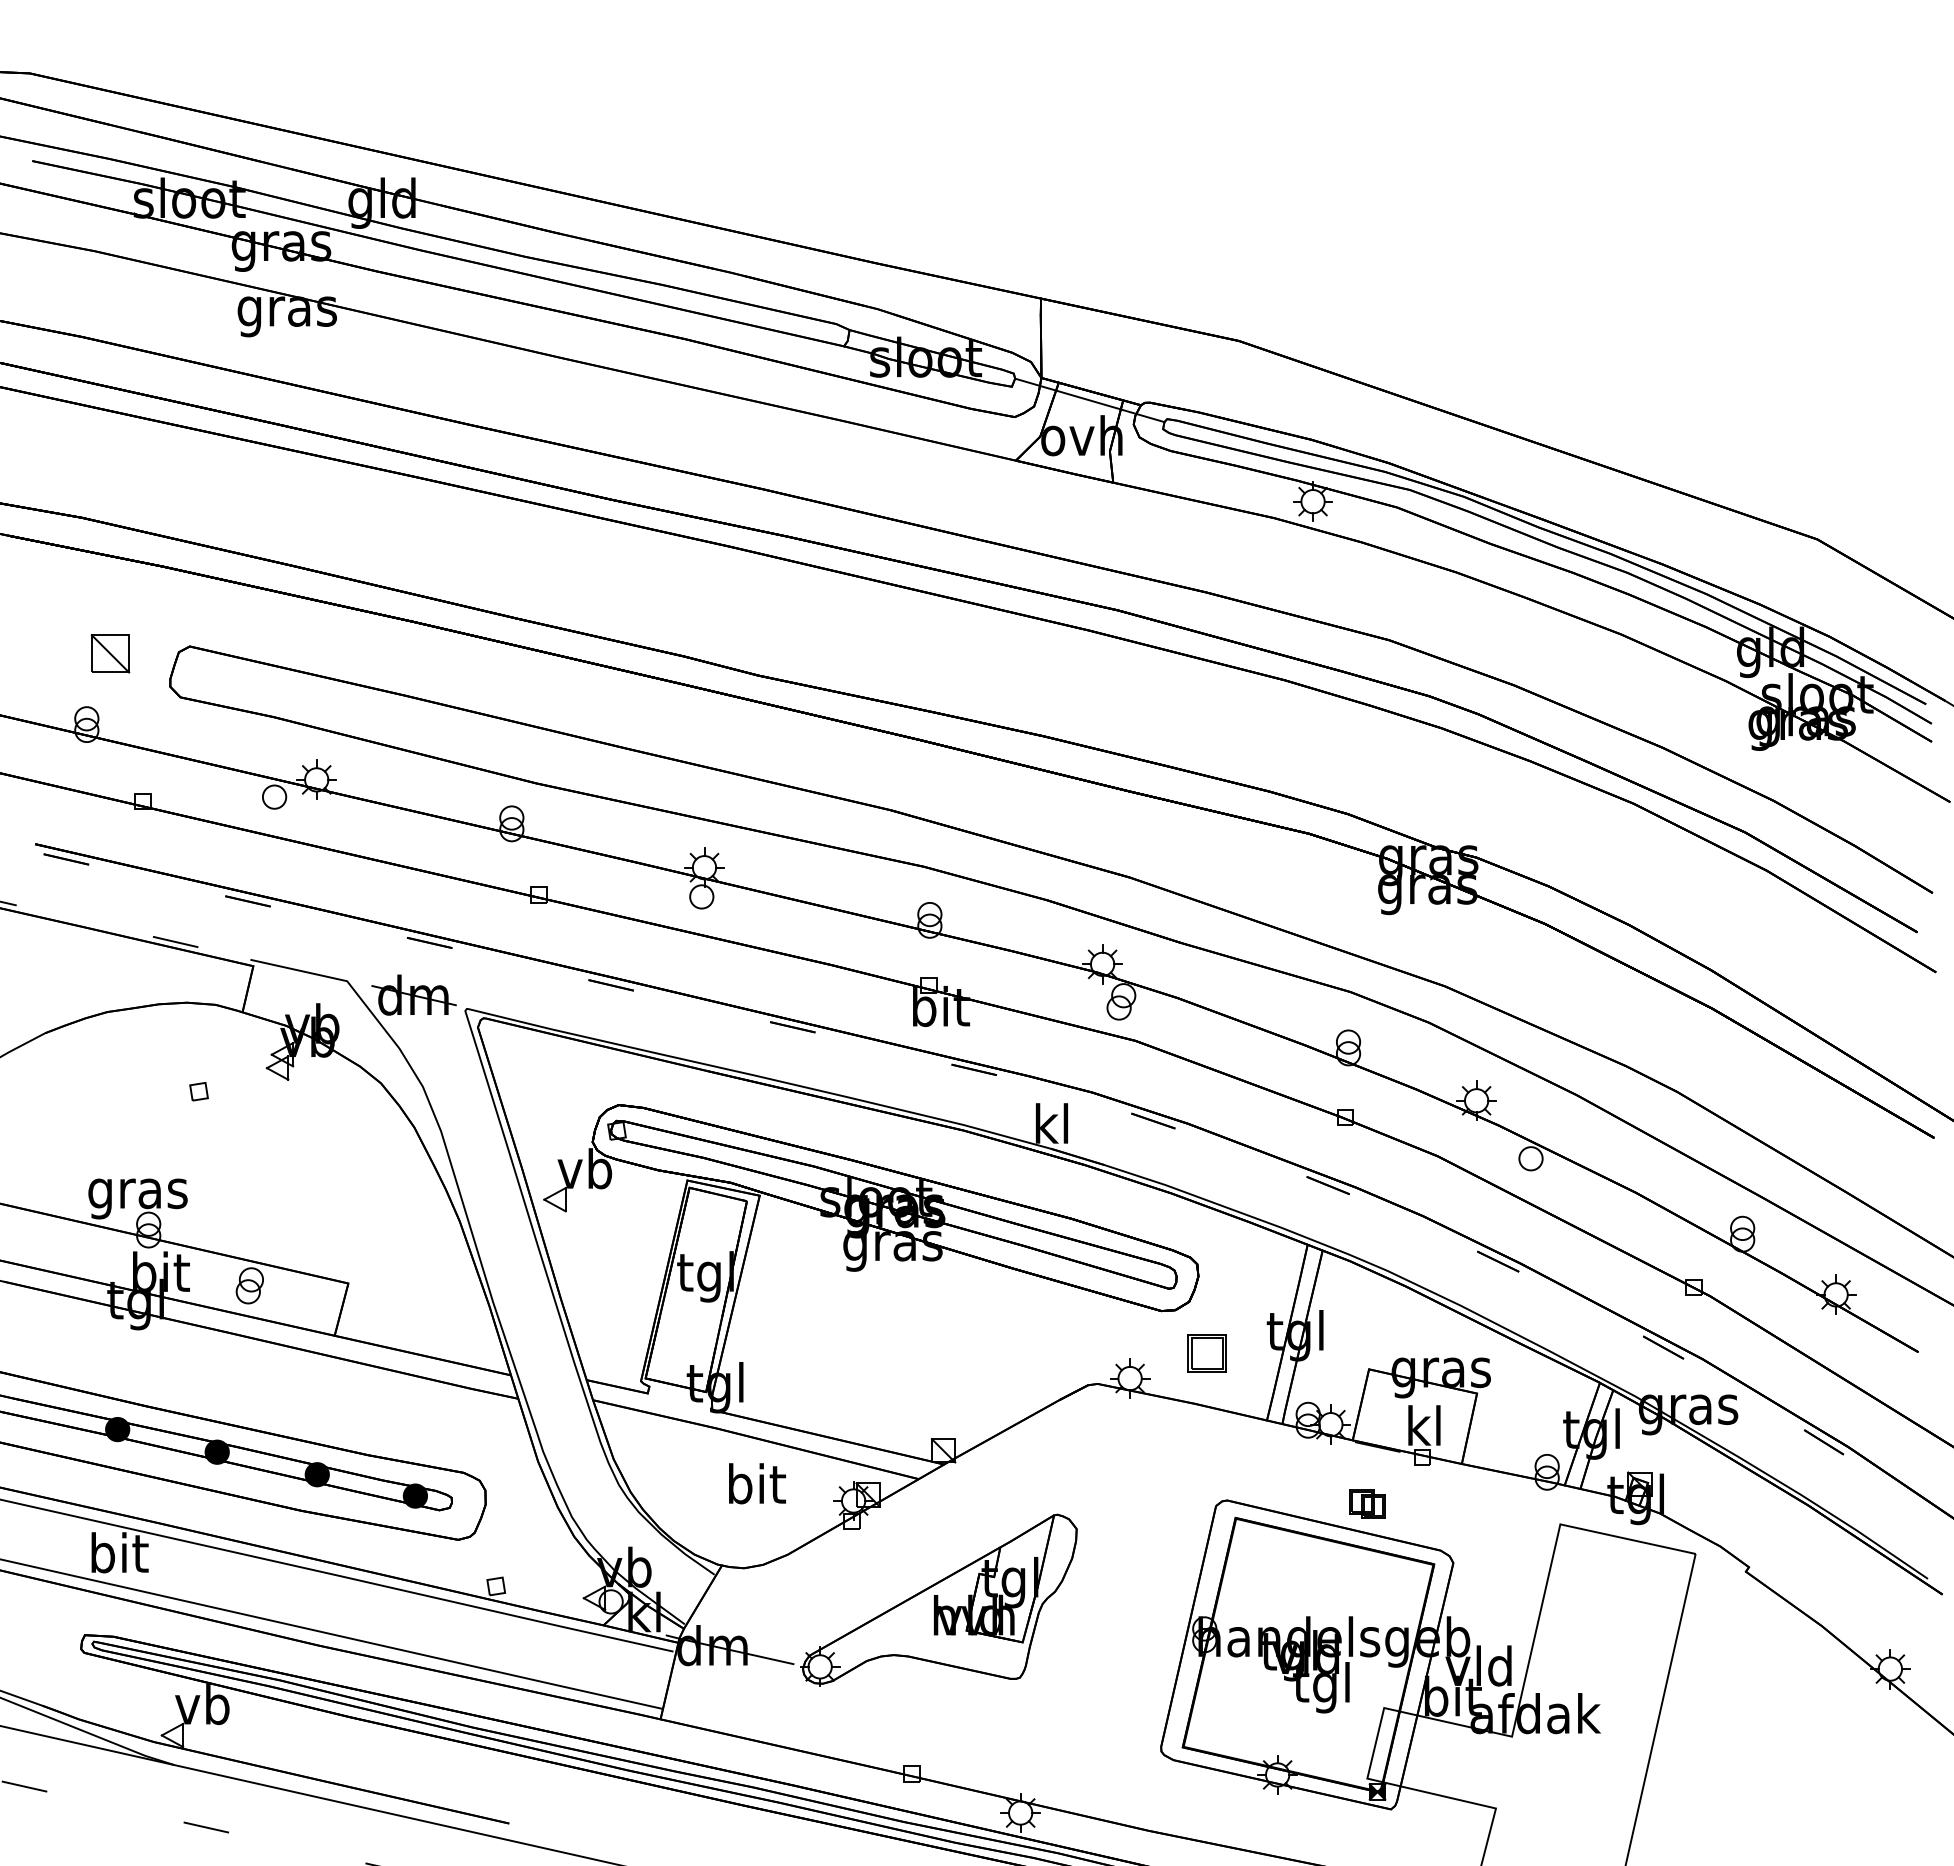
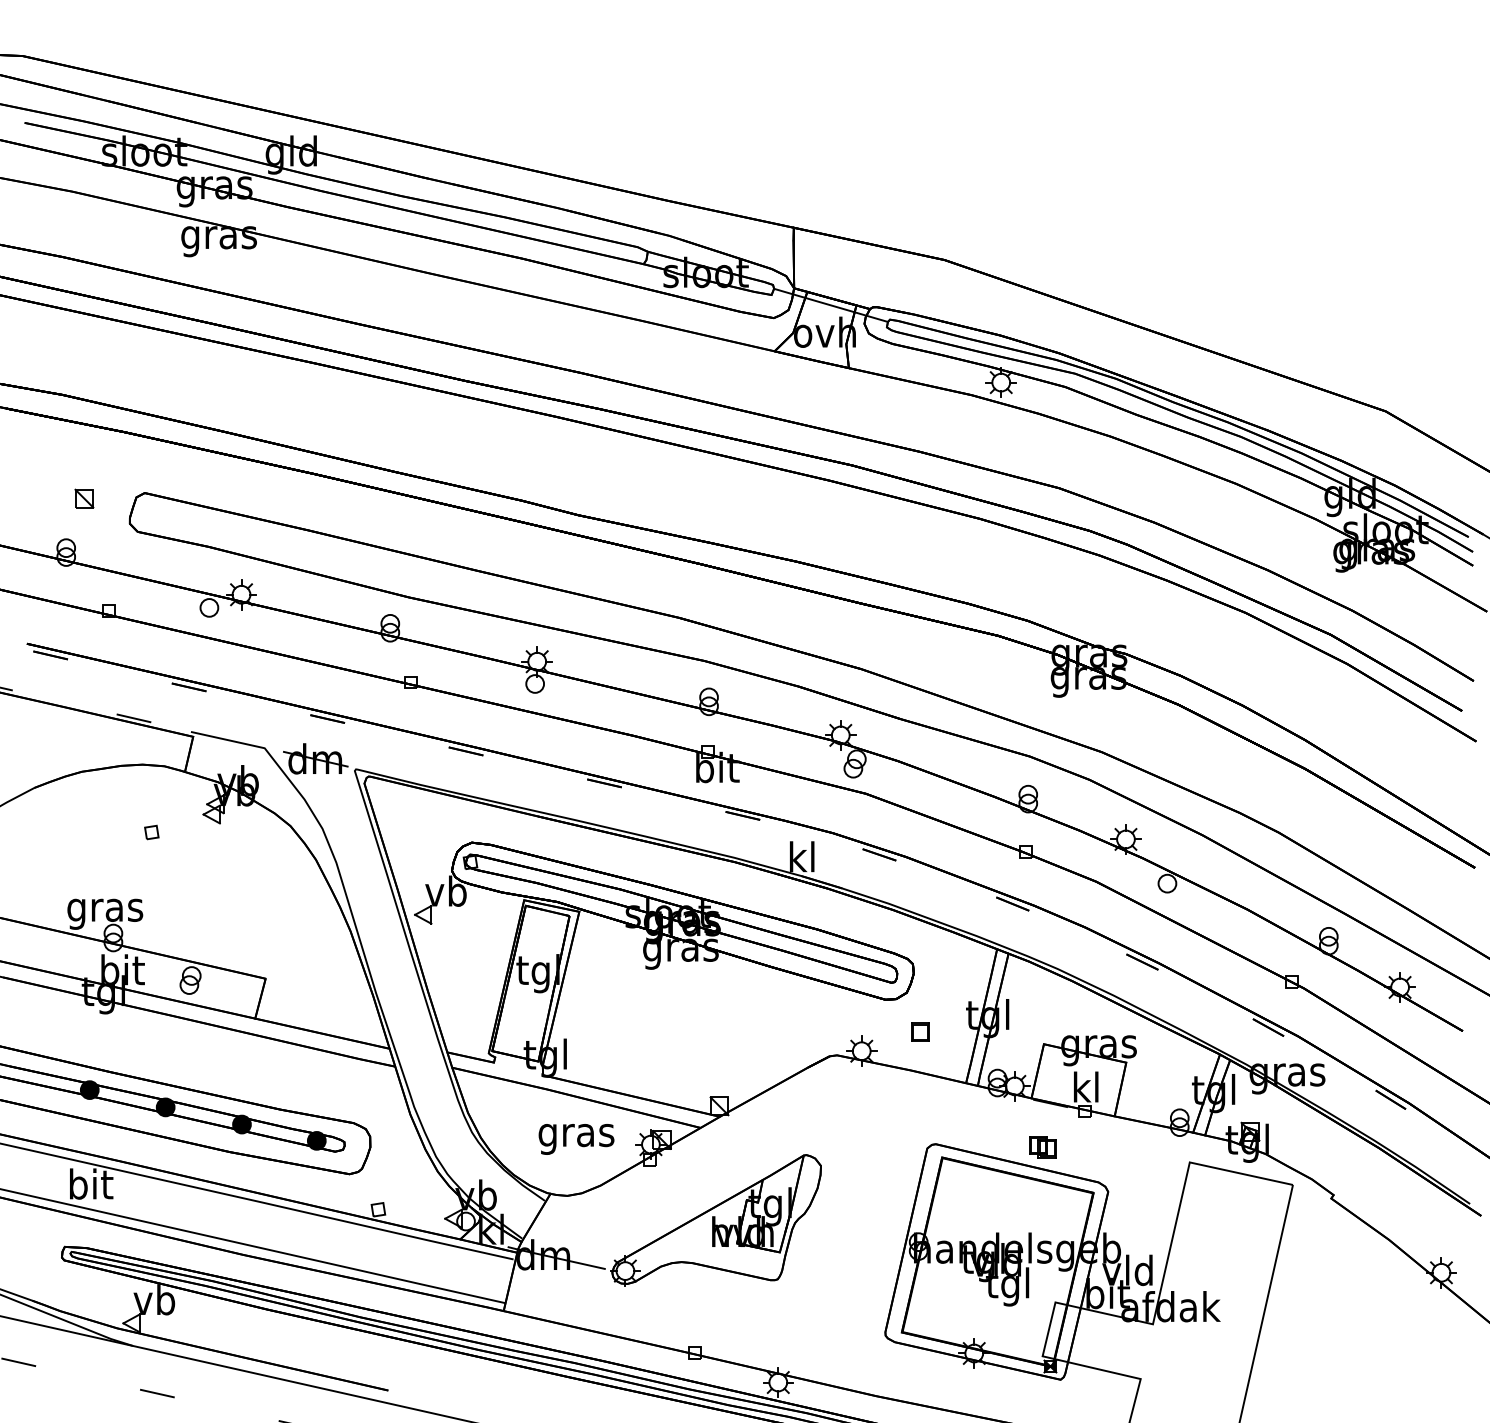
part: (110, 653) -> (84, 498), size x0.62
part: (1206, 1353) -> (919, 1032), size x0.62
text: (755, 1488) -> (576, 1135), bit -> gras

